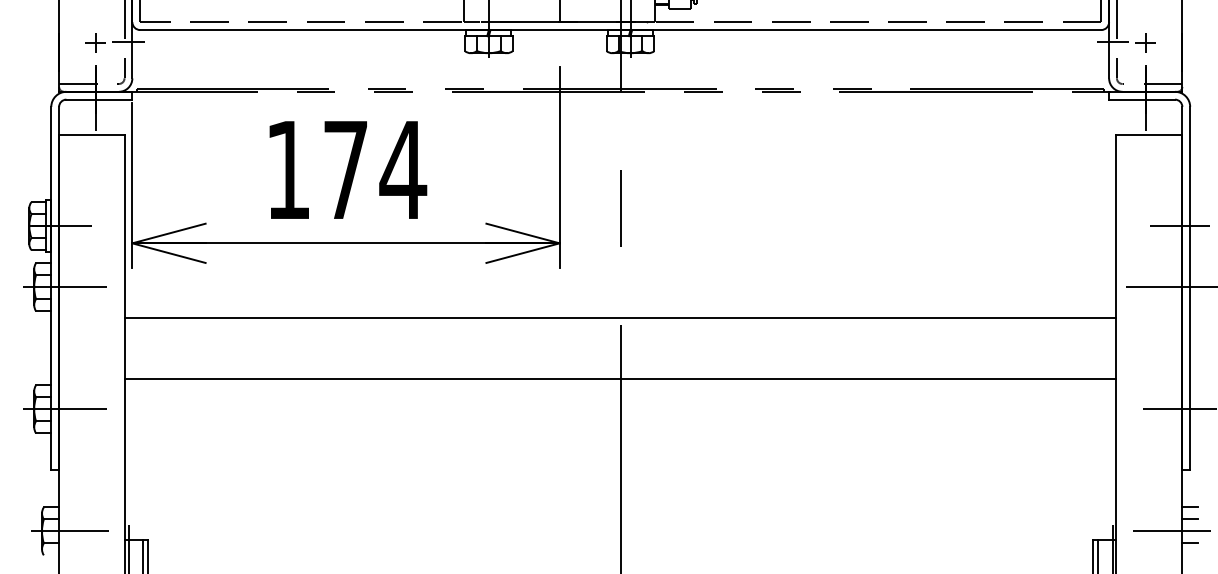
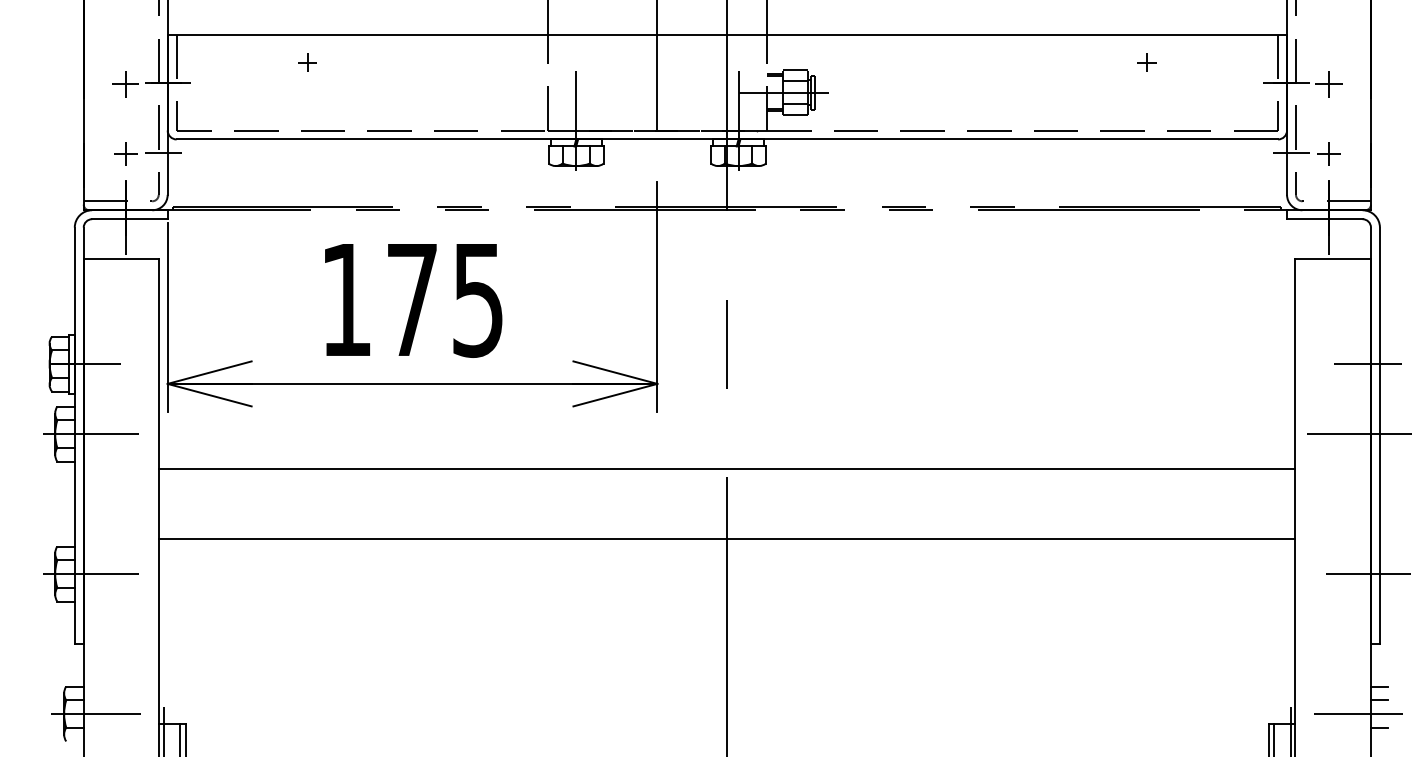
text: (402, 170) -> (477, 300), 174 -> 175

